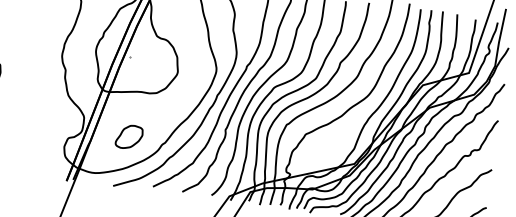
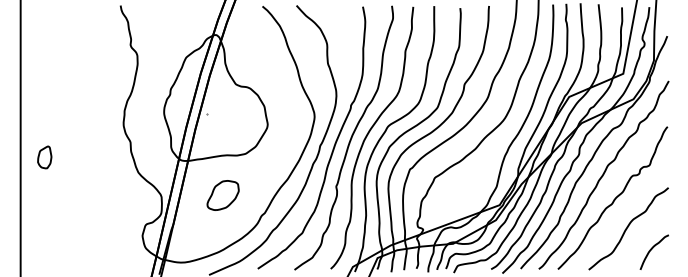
part: (128, 137) -> (222, 195), moved

